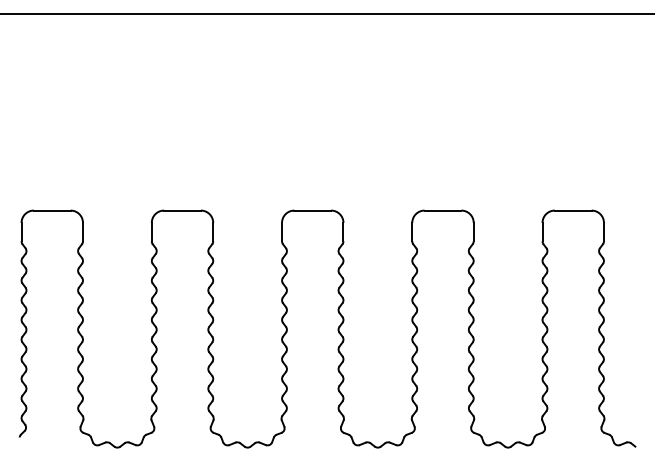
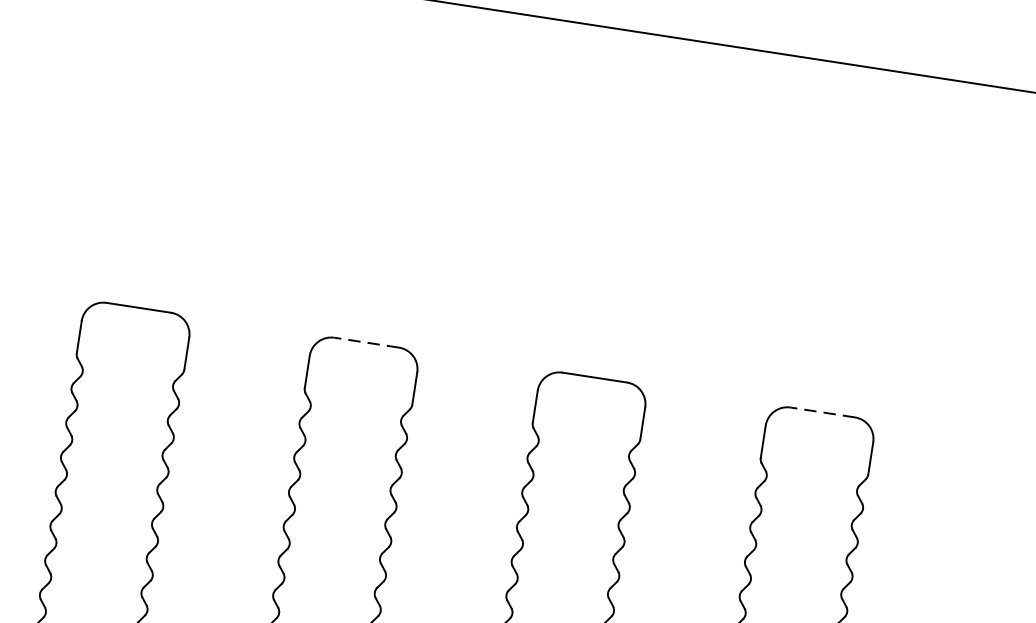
line: (312, 210) -> (366, 342), solid -> dashed
line: (572, 210) -> (821, 412), solid -> dashed

